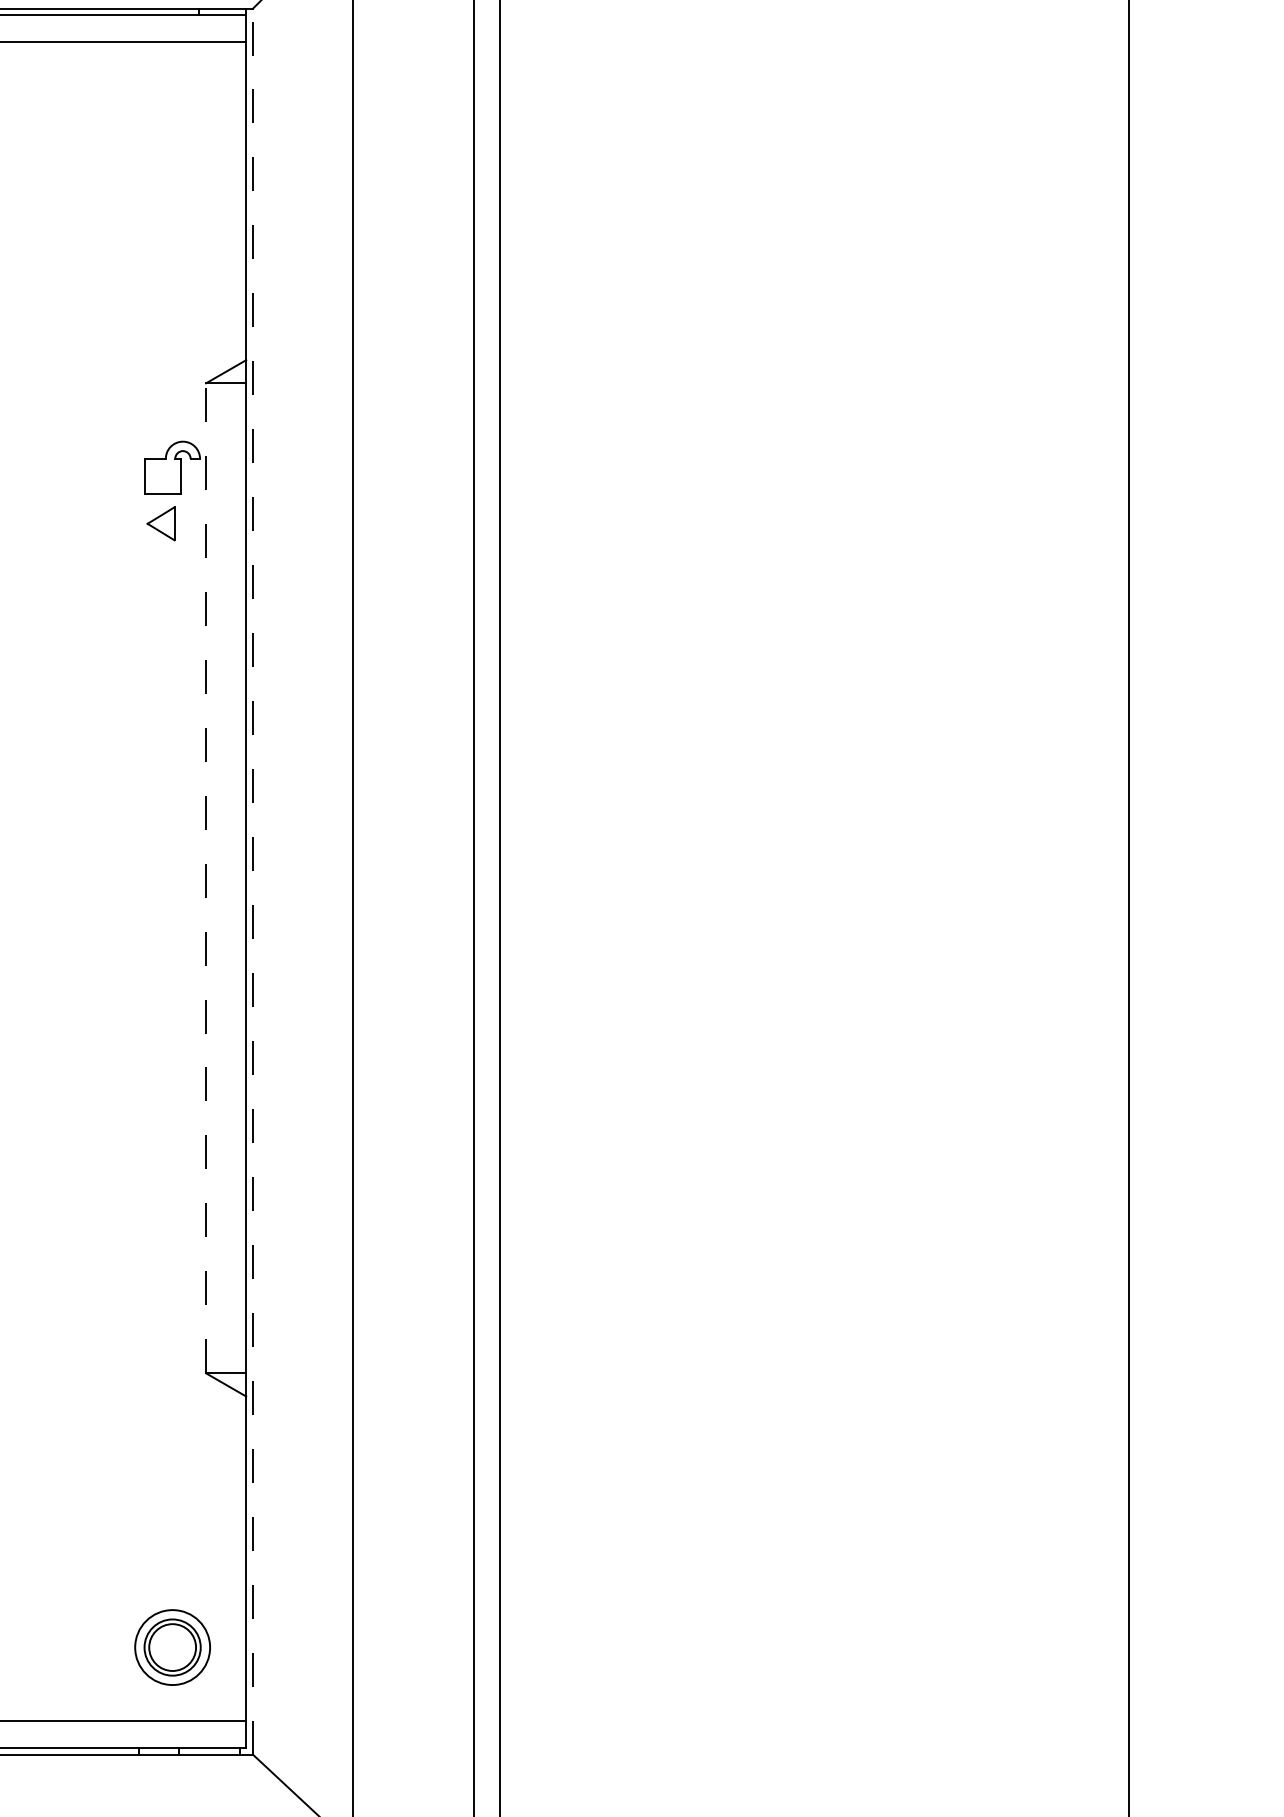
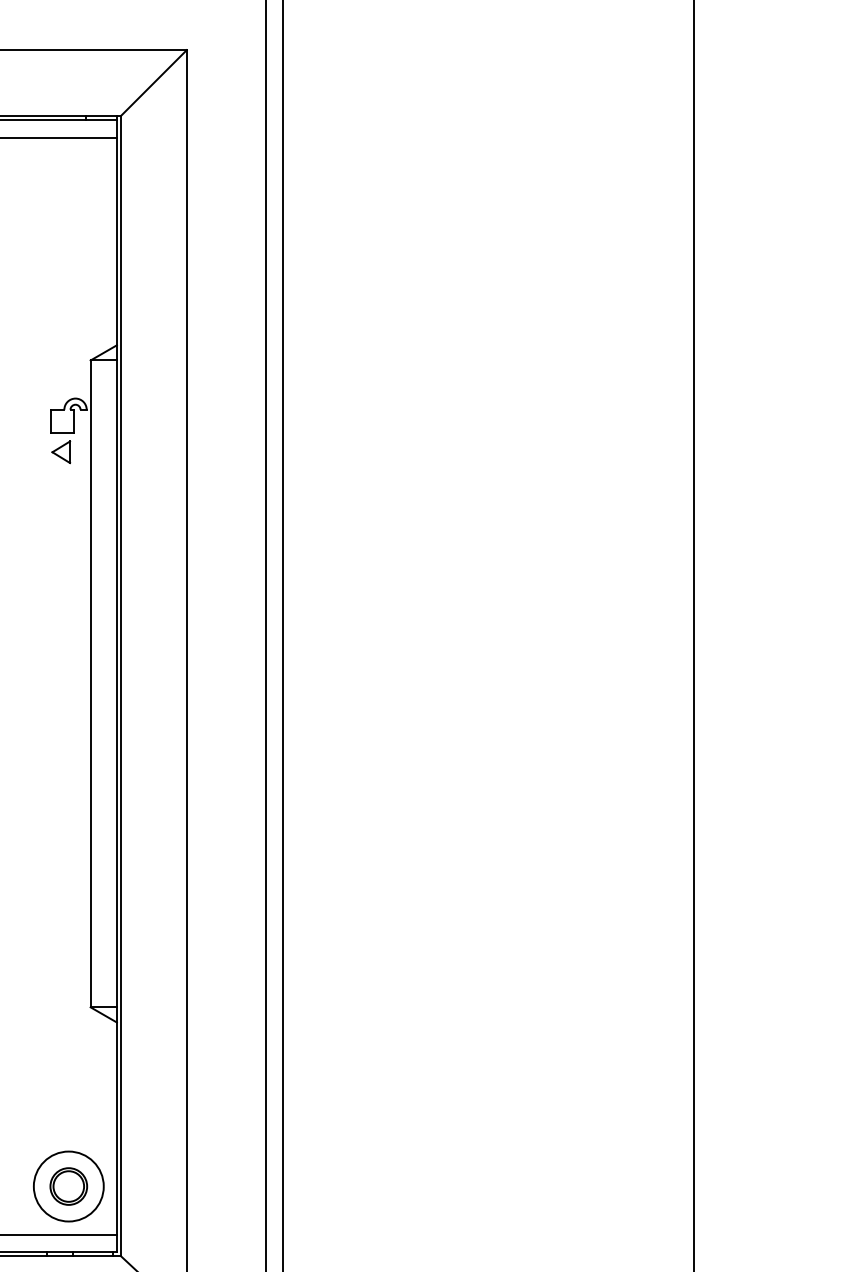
line: (205, 877) -> (90, 683), dashed -> solid
line: (253, 880) -> (121, 685), dashed -> solid
circle: (172, 1647) -> (68, 1186), size x1.43

